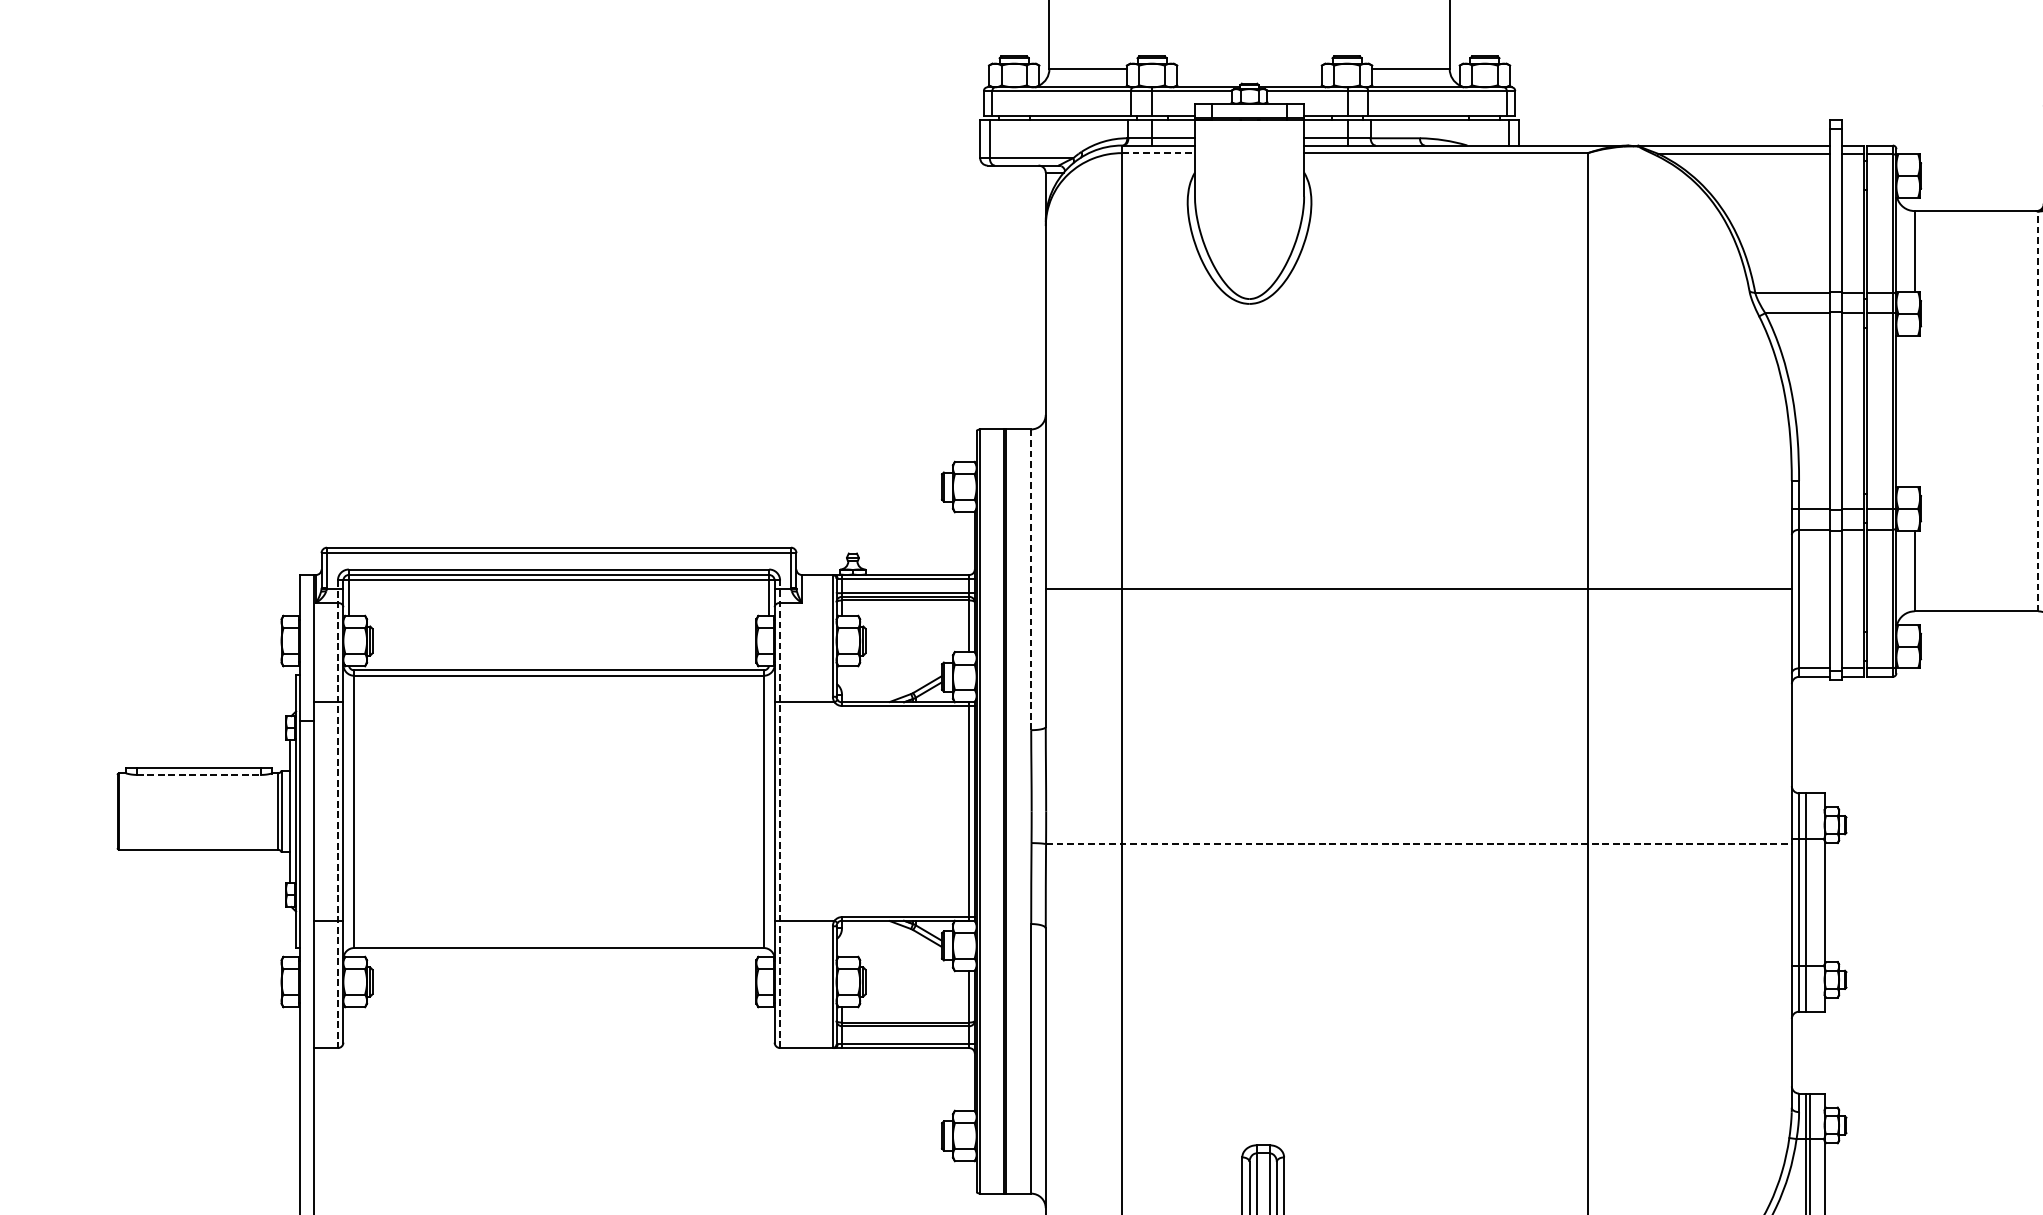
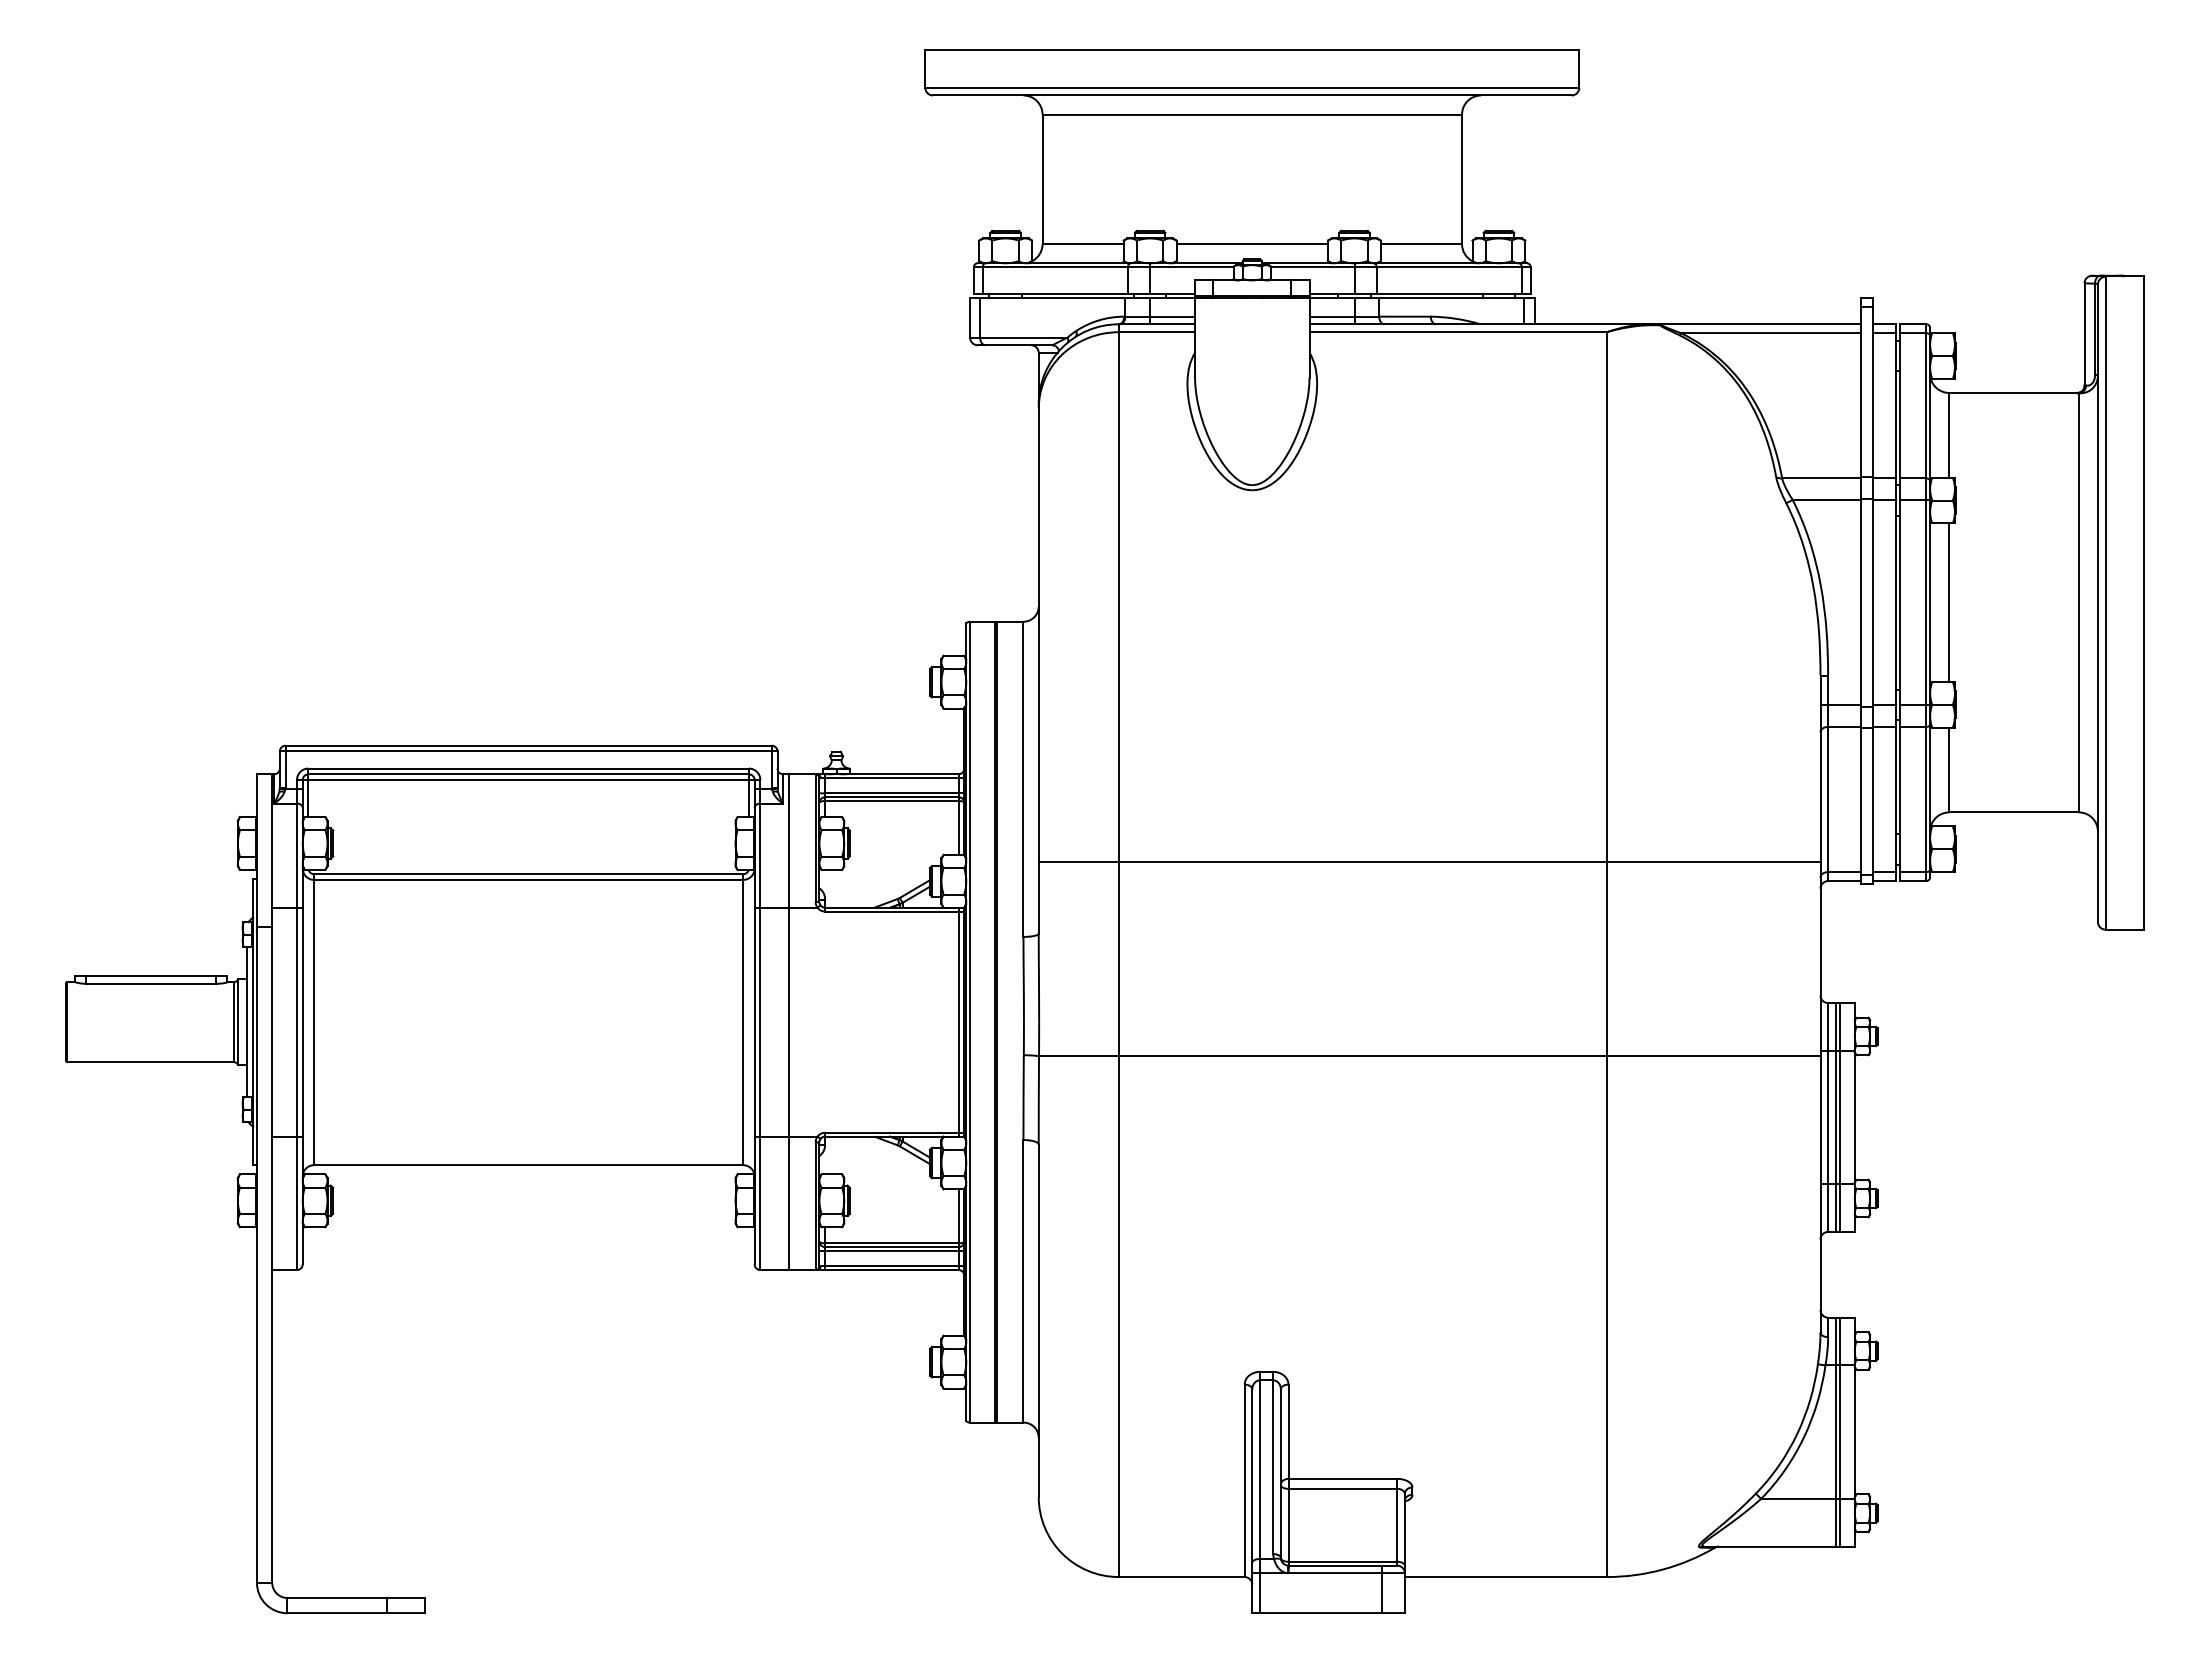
line: (1249, 69) -> (1252, 244), added
line: (1159, 153) -> (1157, 332), dashed -> solid
line: (1914, 411) -> (1949, 602), added
line: (2038, 411) -> (2078, 602), dashed -> solid
line: (1031, 579) -> (1023, 779), dashed -> solid
line: (1418, 589) -> (1429, 862), moved
line: (200, 774) -> (152, 983), dashed -> solid
line: (806, 811) -> (788, 1022), added
line: (780, 813) -> (760, 1024), dashed -> solid
line: (338, 814) -> (297, 1025), dashed -> solid
line: (1418, 844) -> (1429, 1056), dashed -> solid
line: (1809, 902) -> (1839, 1117), added
line: (905, 1029) -> (891, 1250), added

